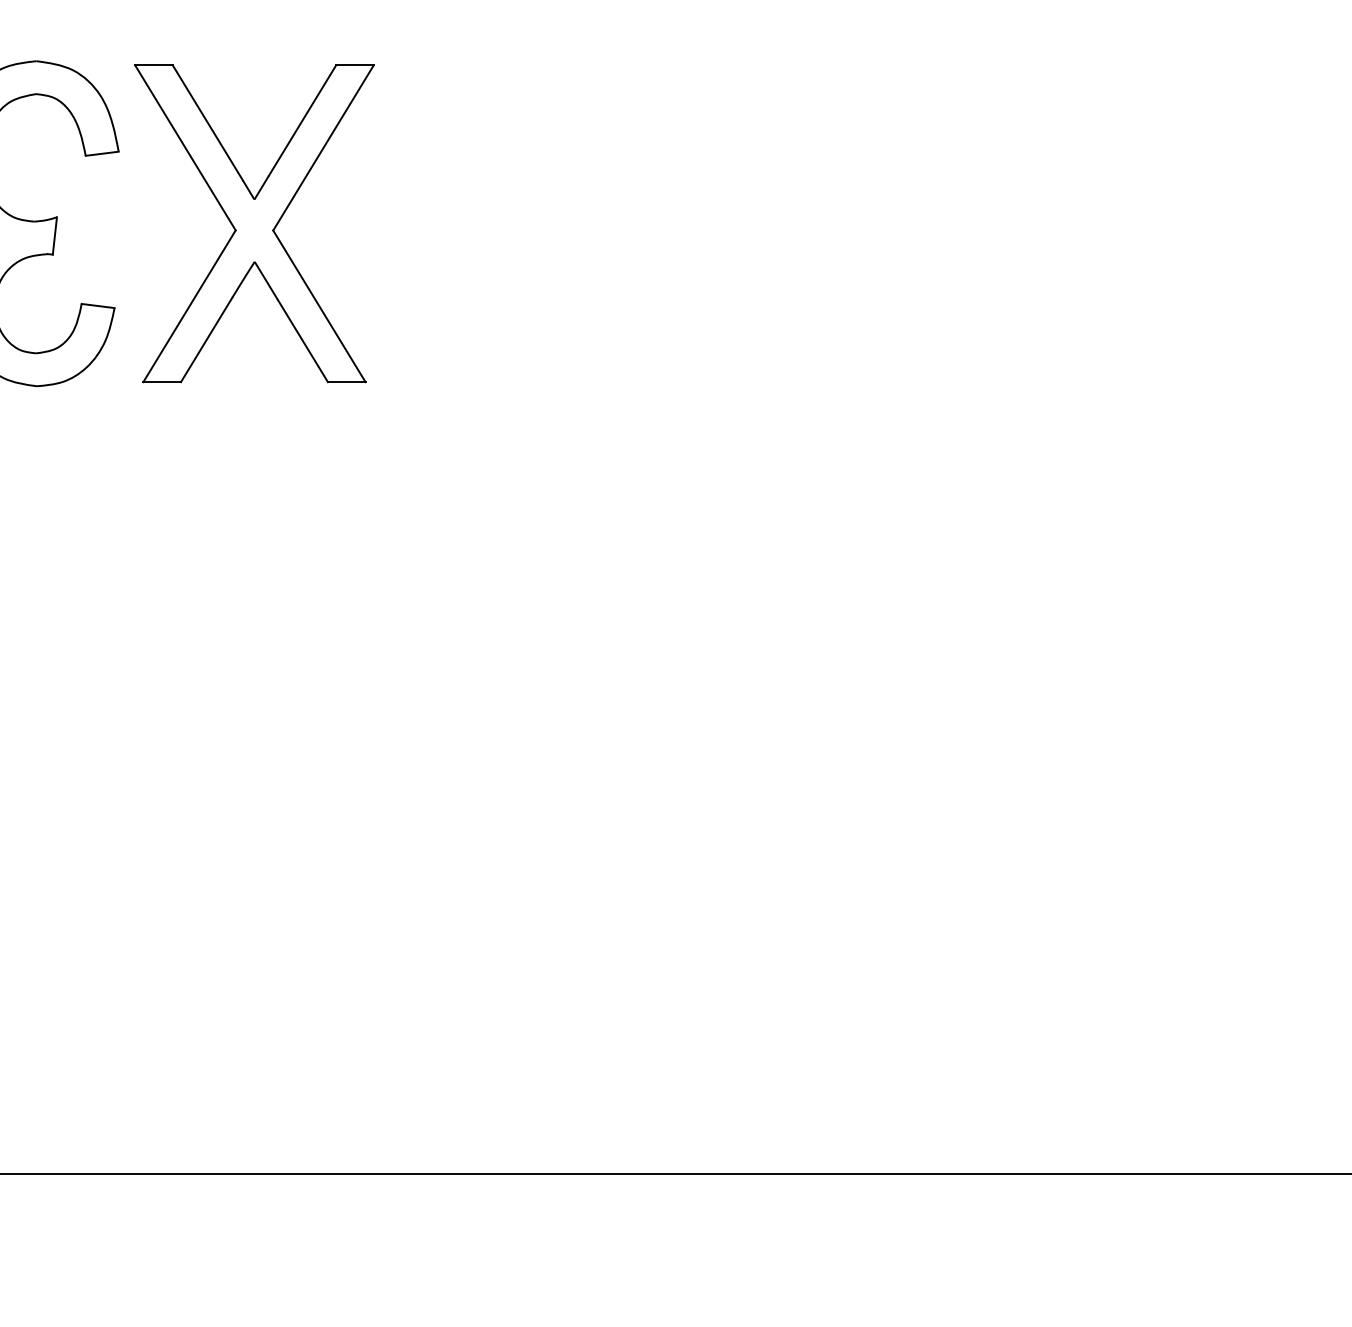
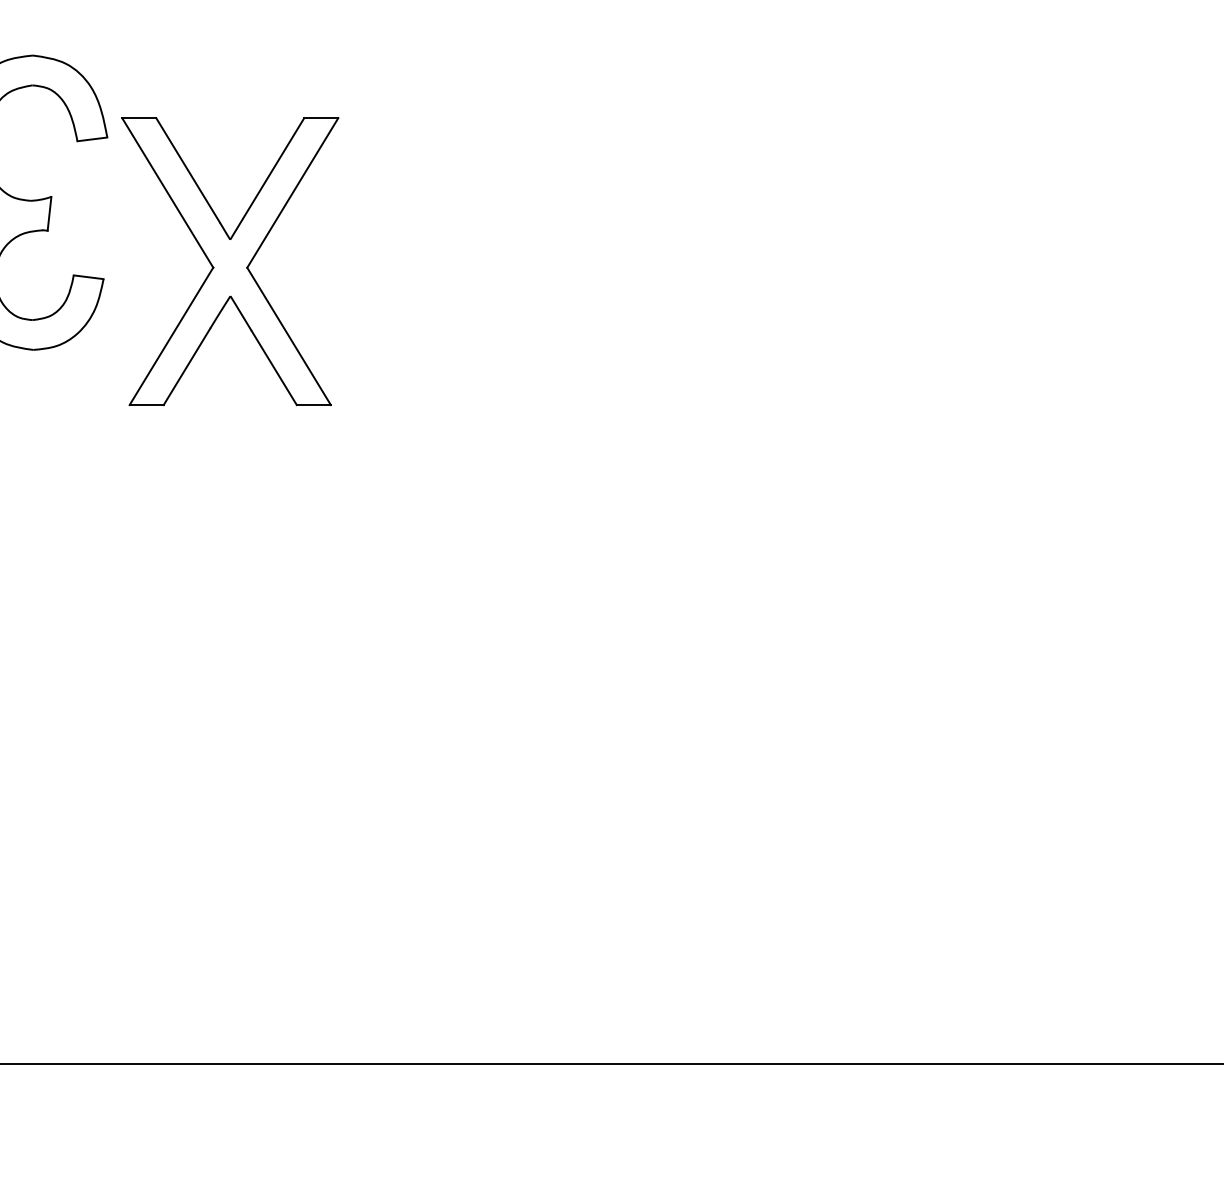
part: (254, 223) -> (230, 261), moved

